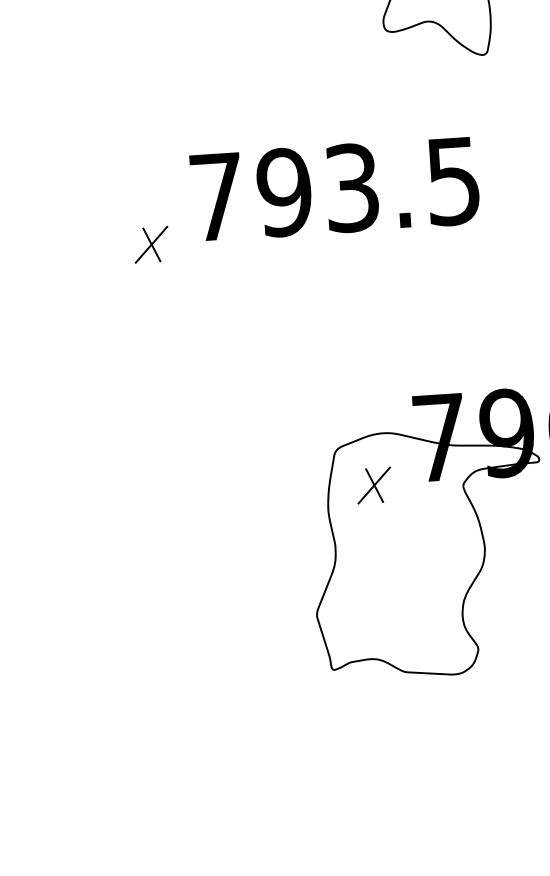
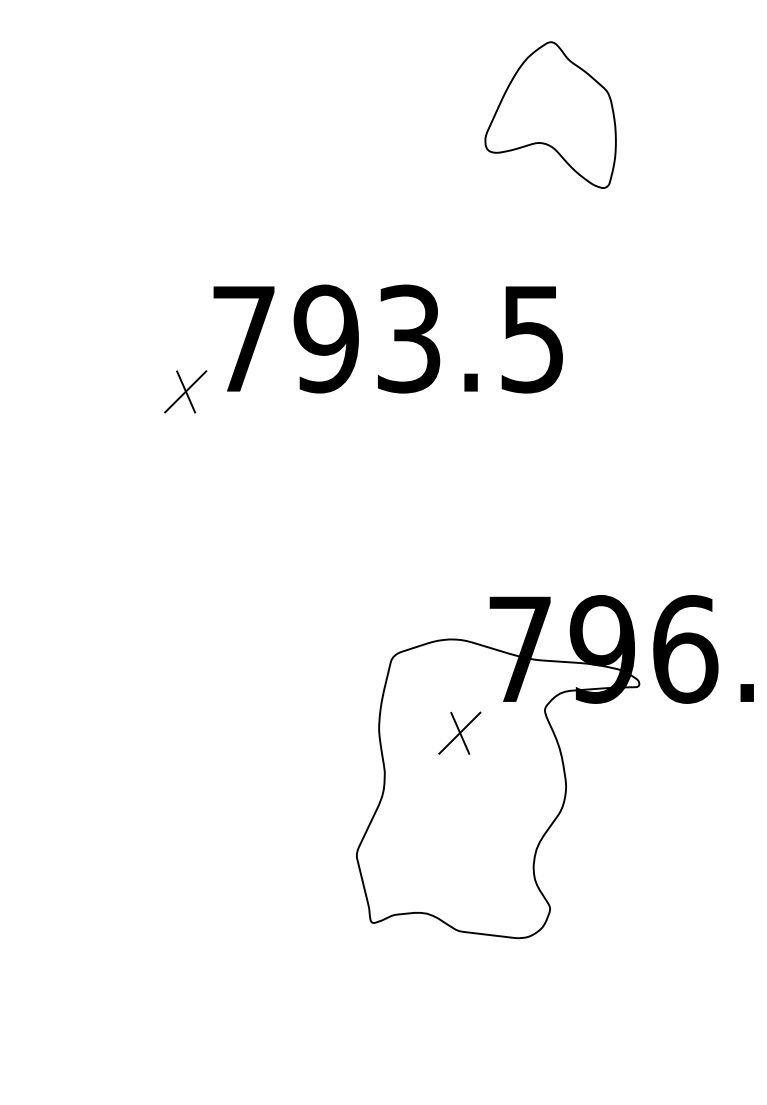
text: (334, 188) -> (387, 338), moved
part: (373, 484) -> (459, 732), moved

